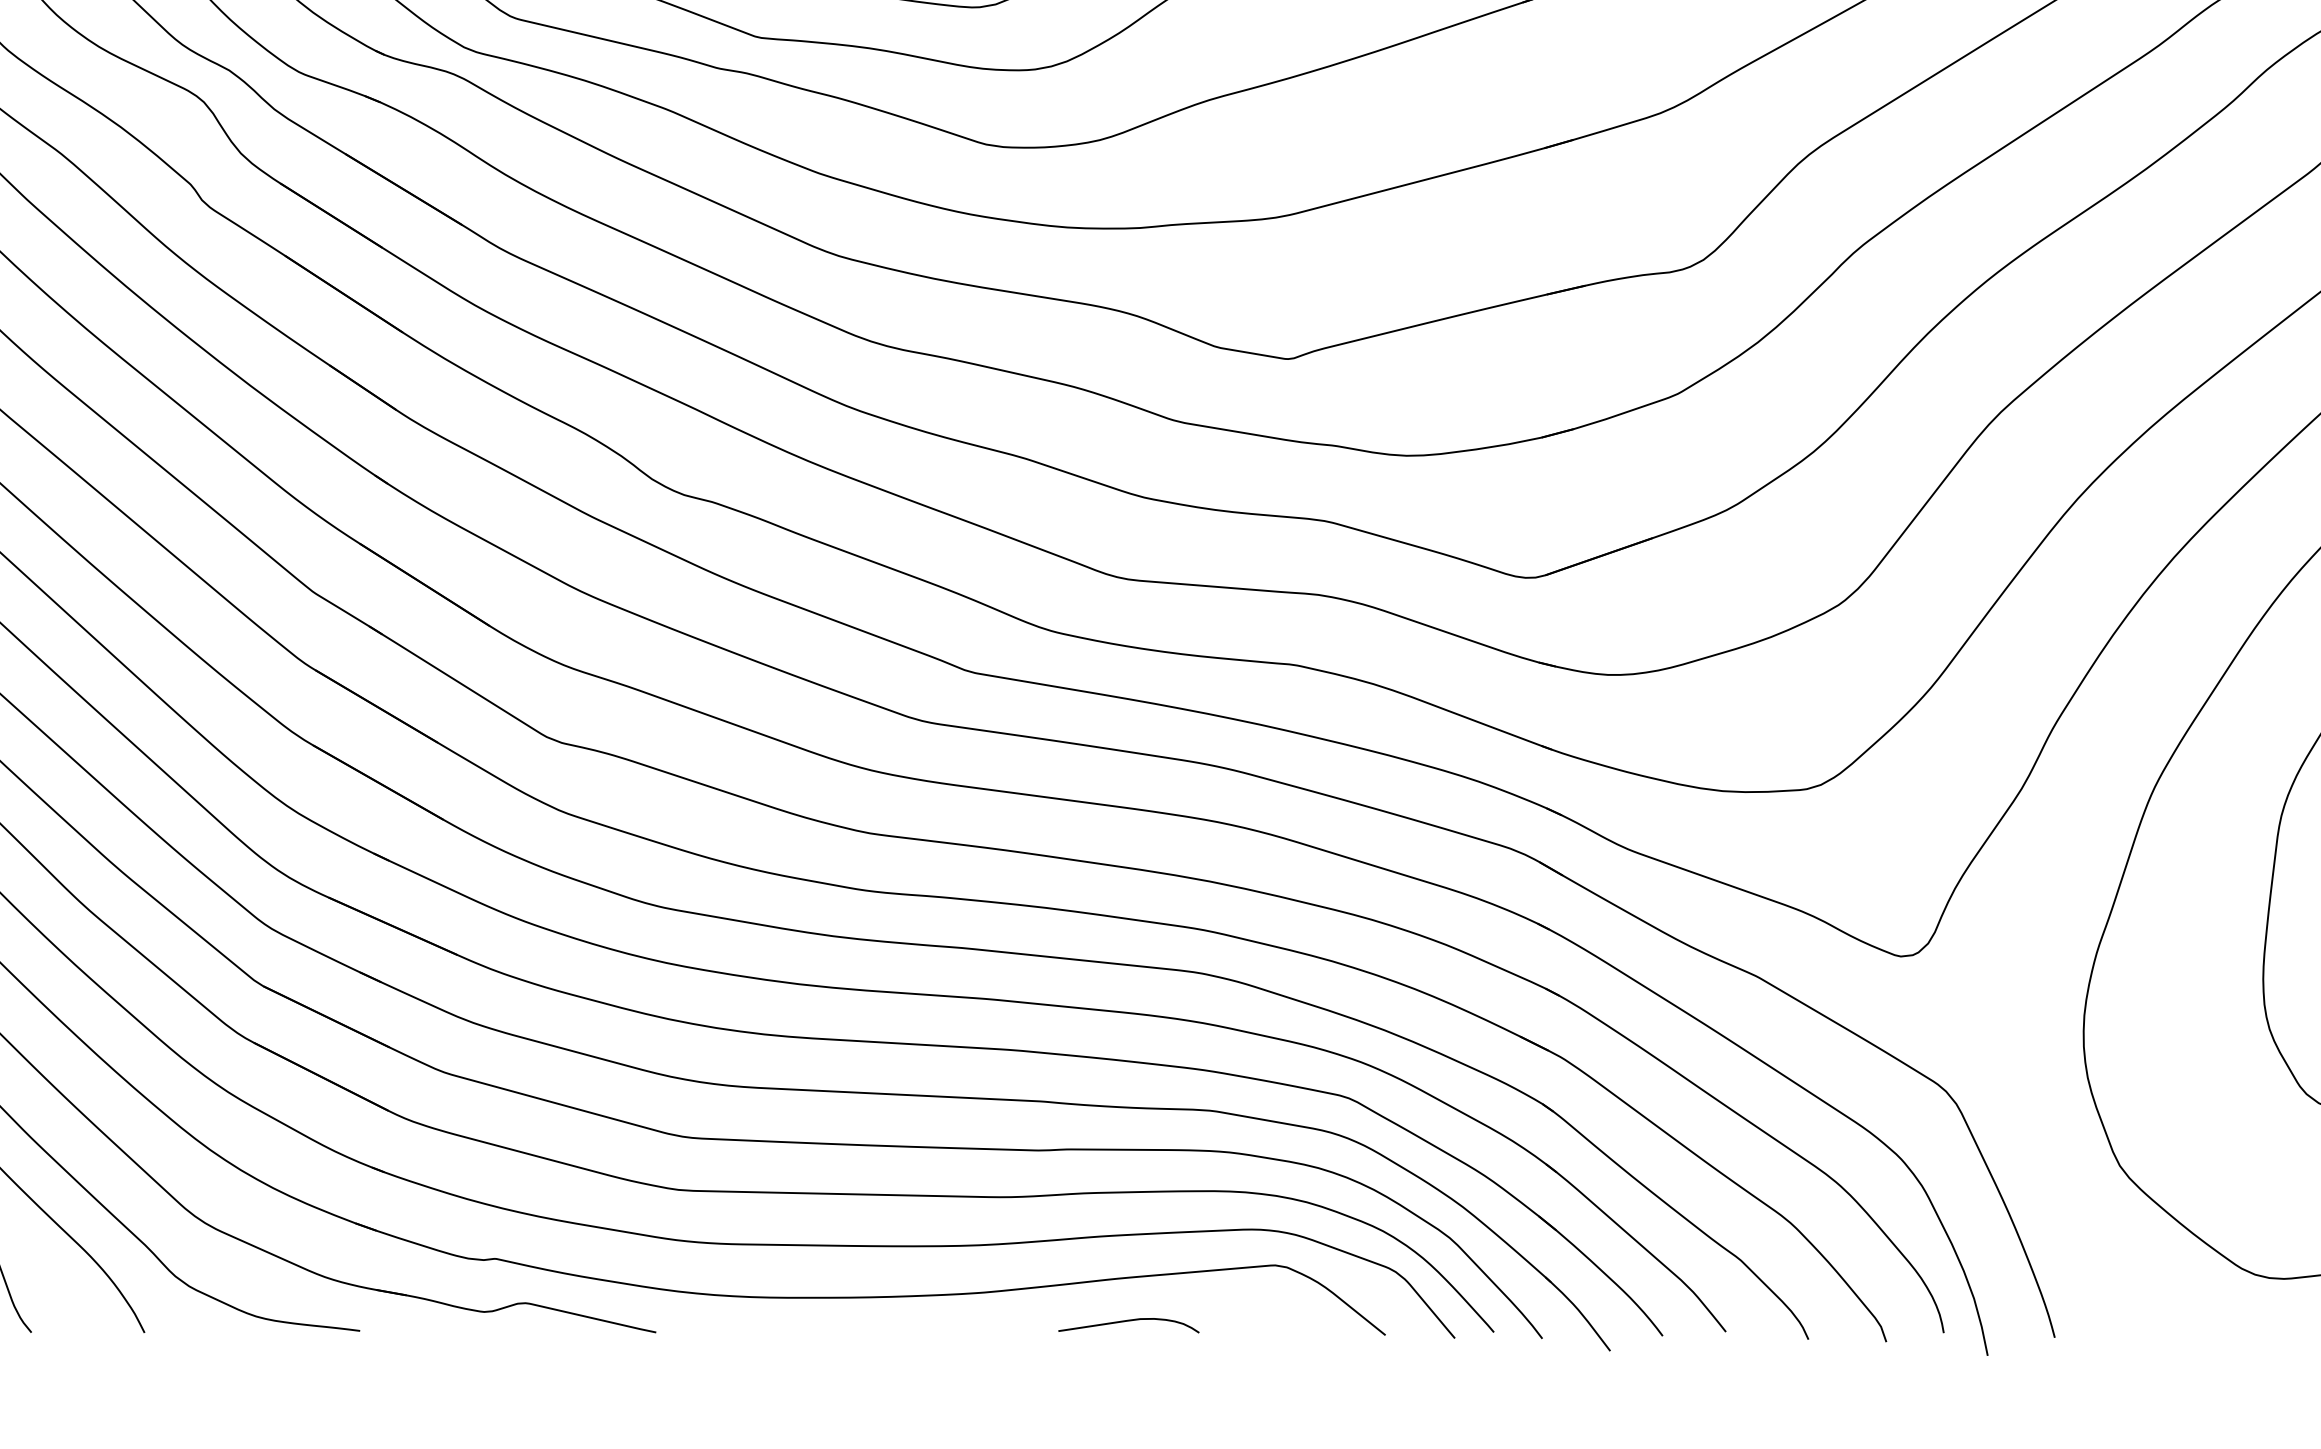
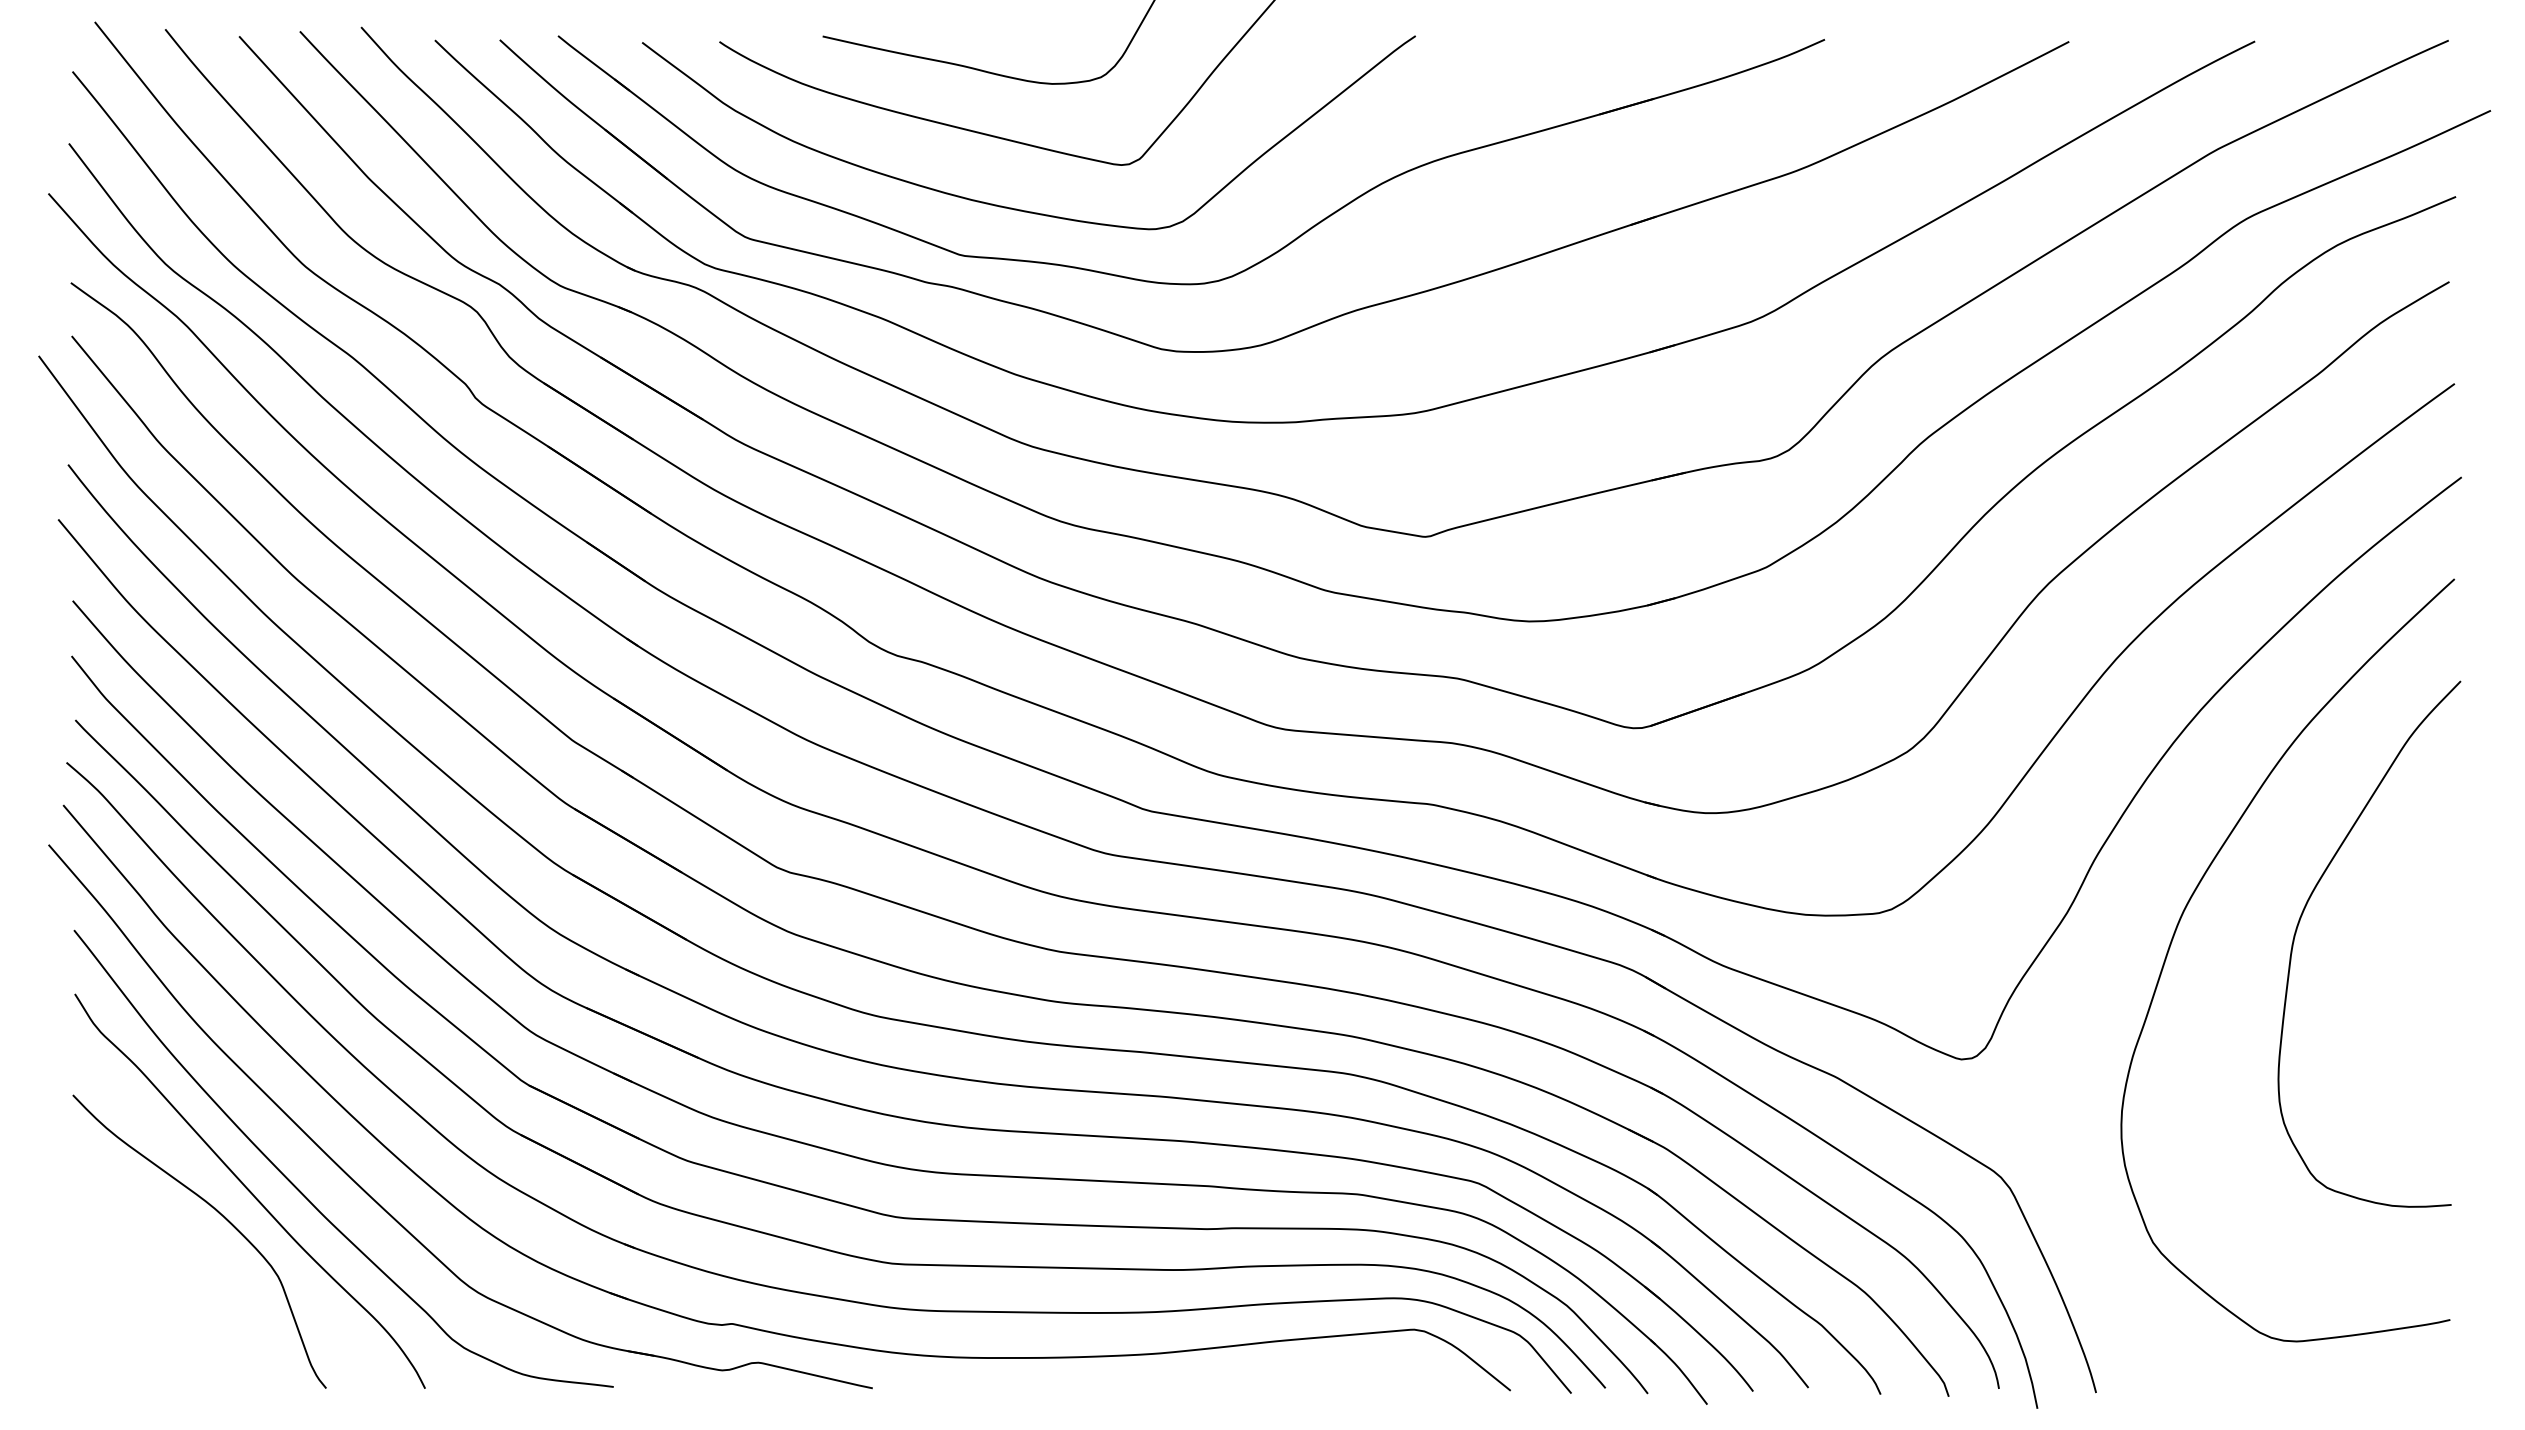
curve: (1126, 1322) -> (1284, 1379), removed

